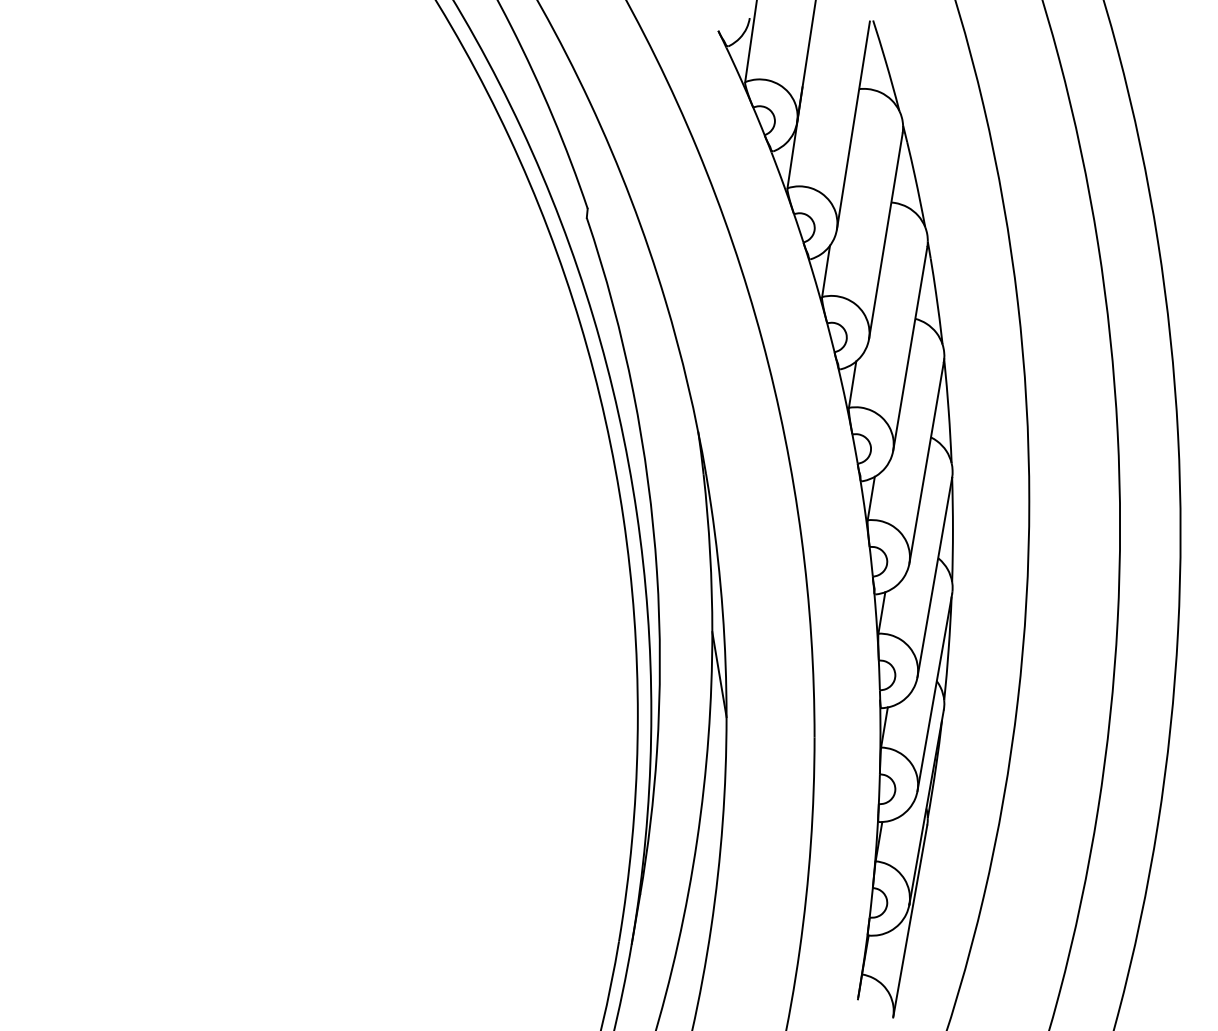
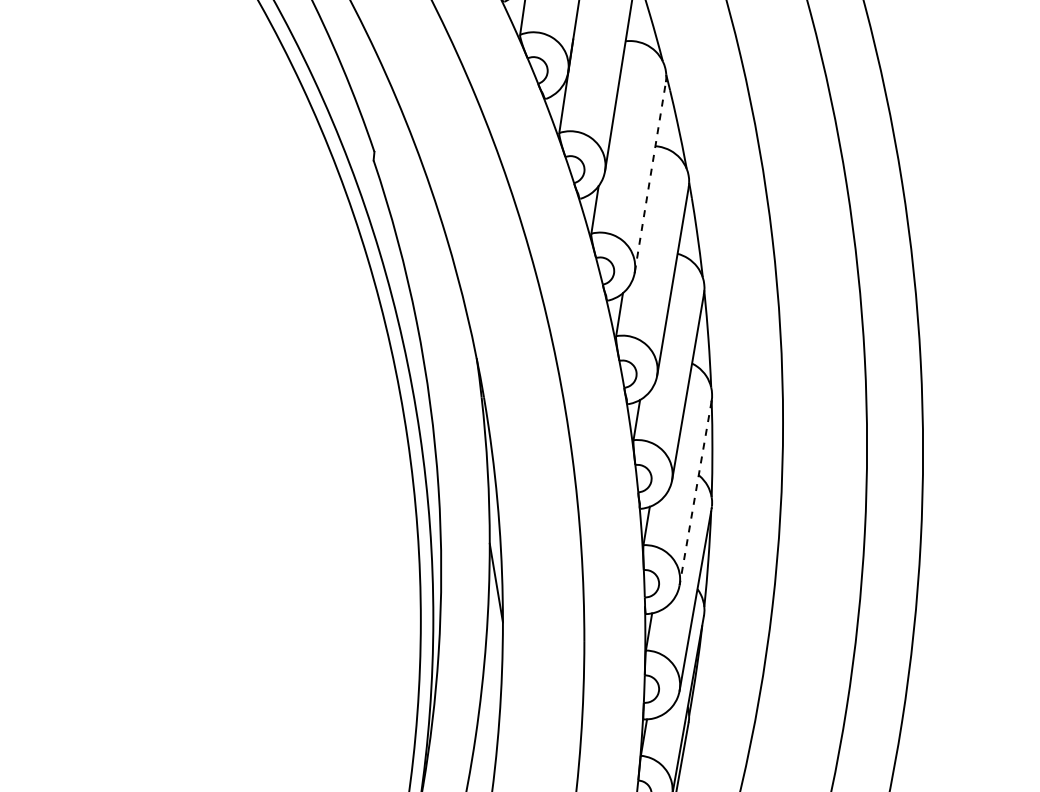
line: (885, 235) -> (650, 176), solid -> dashed
line: (934, 577) -> (695, 493), solid -> dashed

